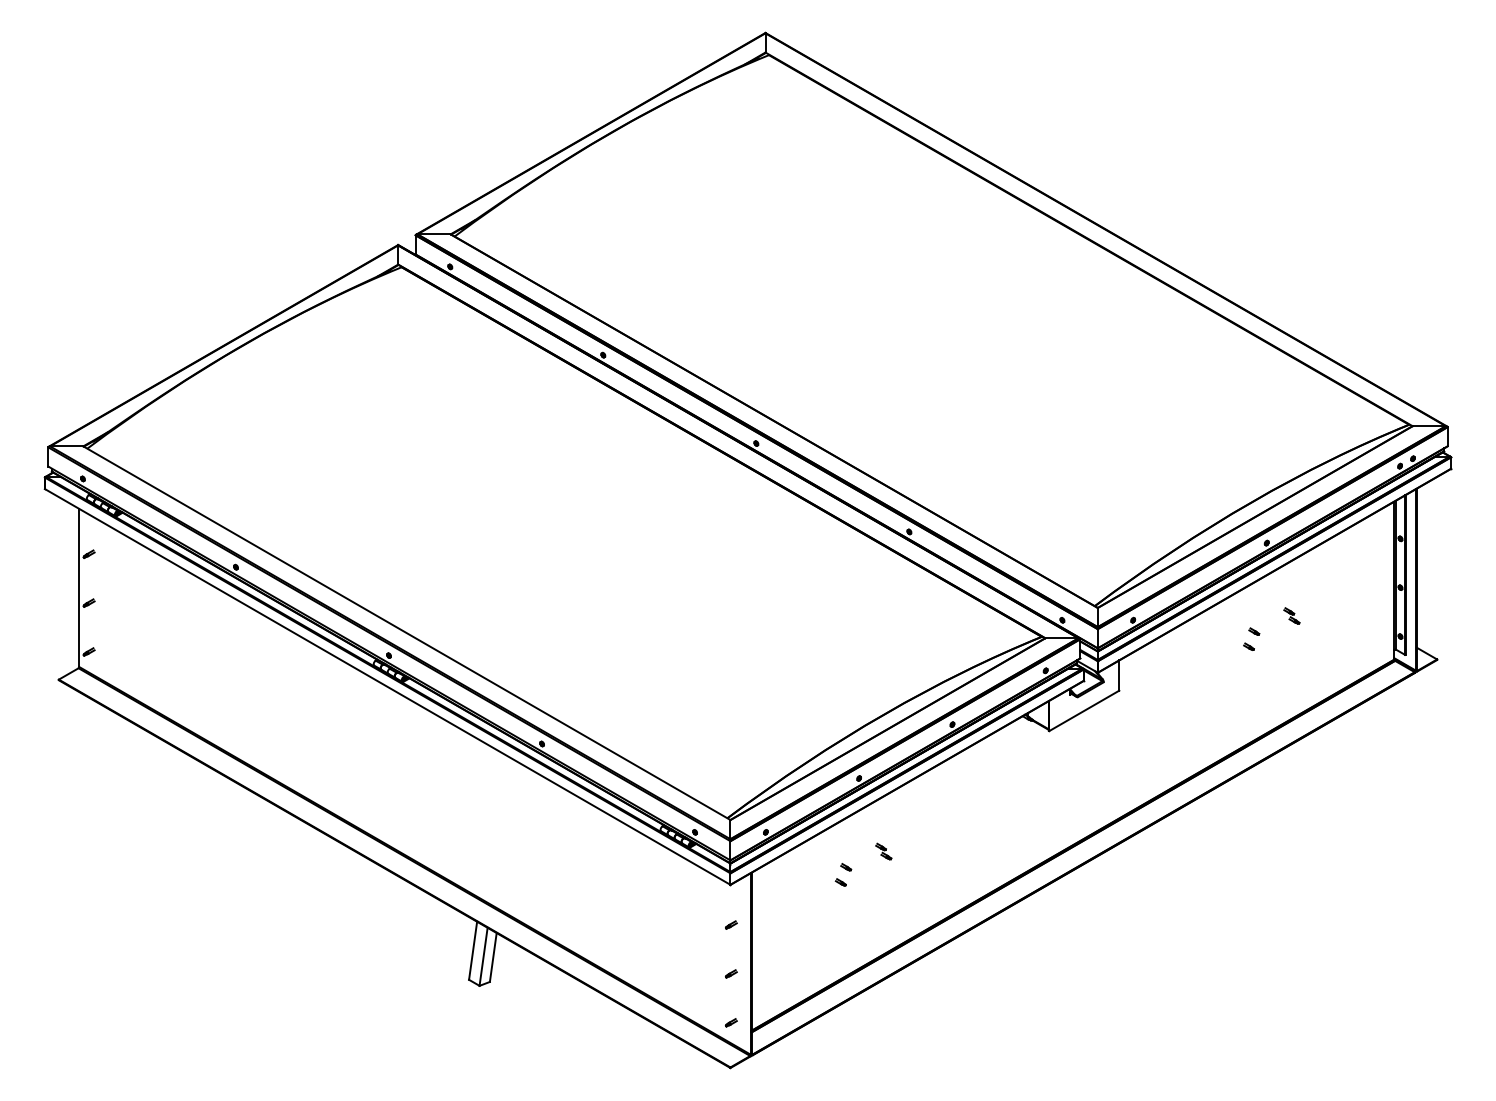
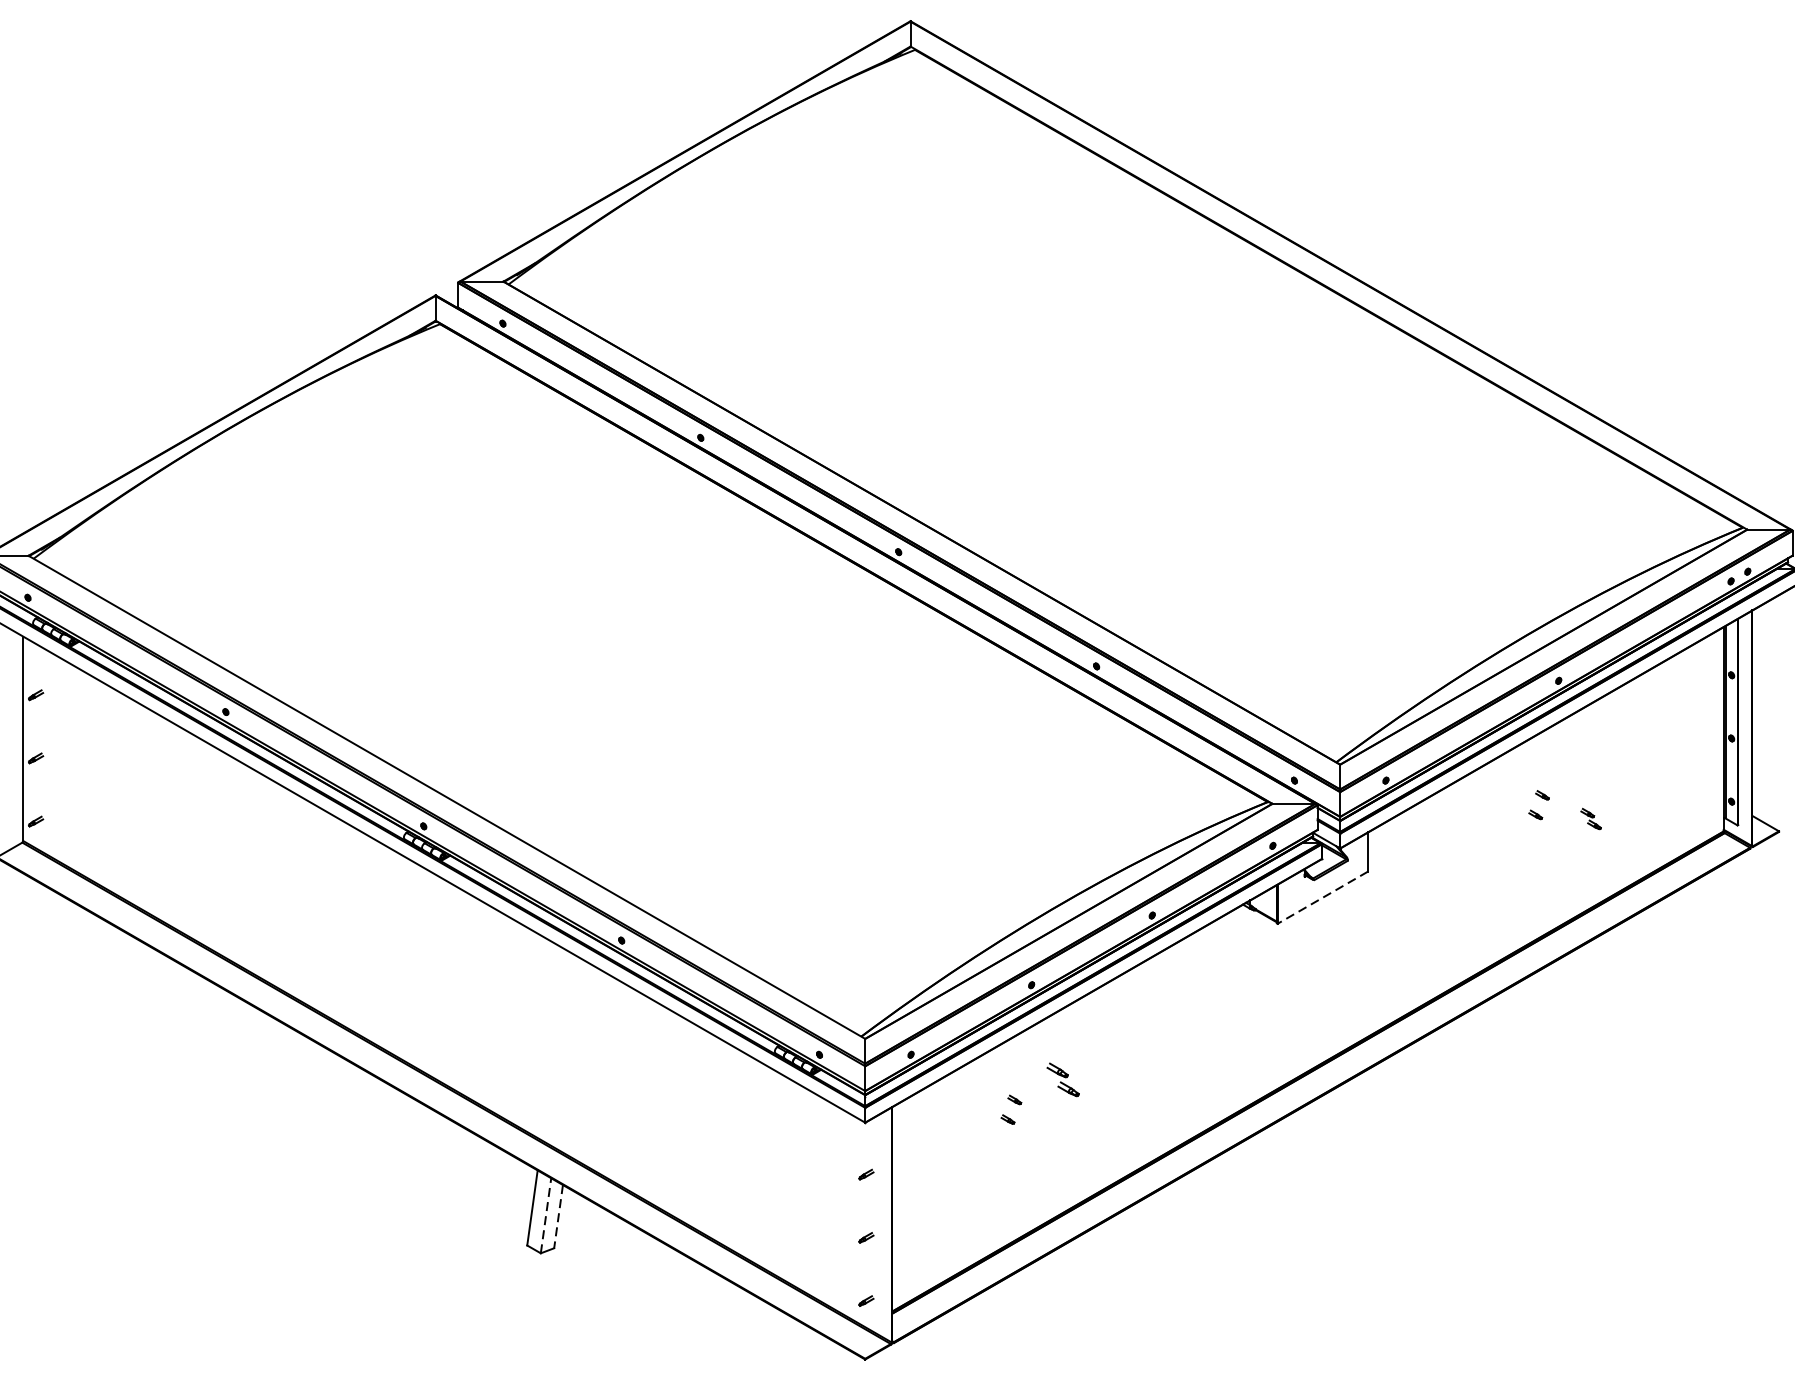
part: (1291, 615) -> (1590, 818), moved
line: (1083, 711) -> (1321, 898), solid -> dashed
part: (883, 851) -> (1063, 1079), size x1.6
line: (483, 956) -> (545, 1215), solid -> dashed
line: (493, 957) -> (558, 1216), solid -> dashed

